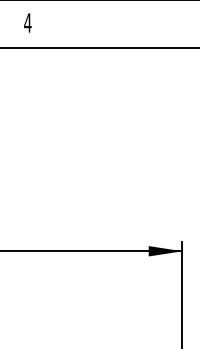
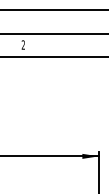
text: (28, 21) -> (23, 44), 4 -> 2

